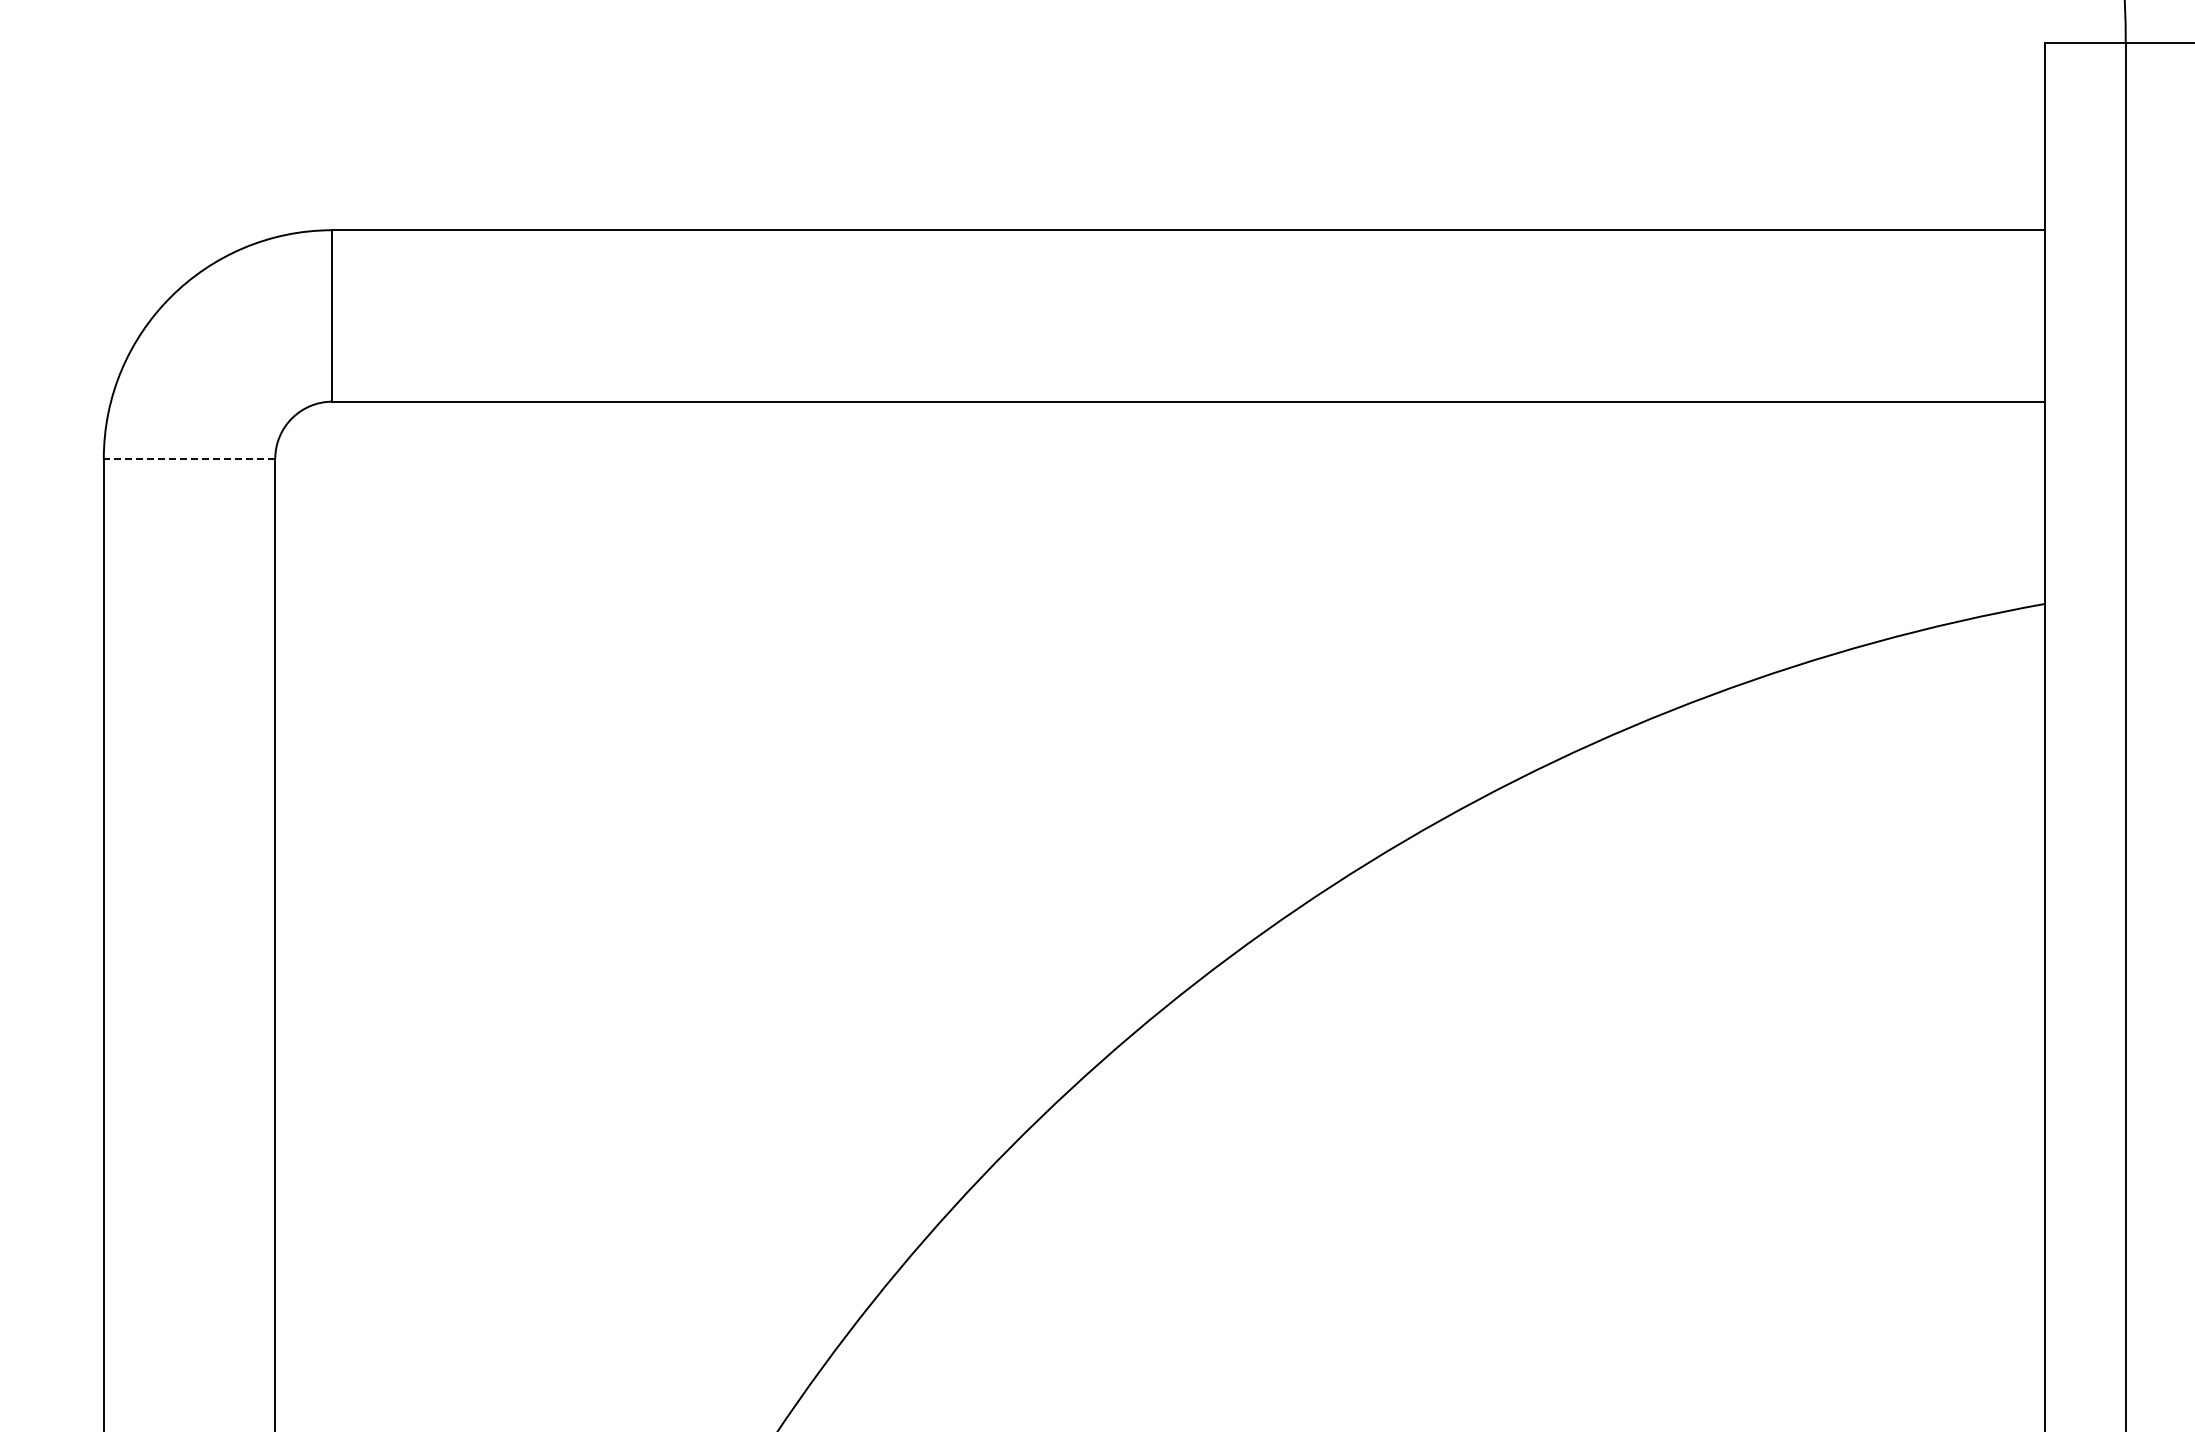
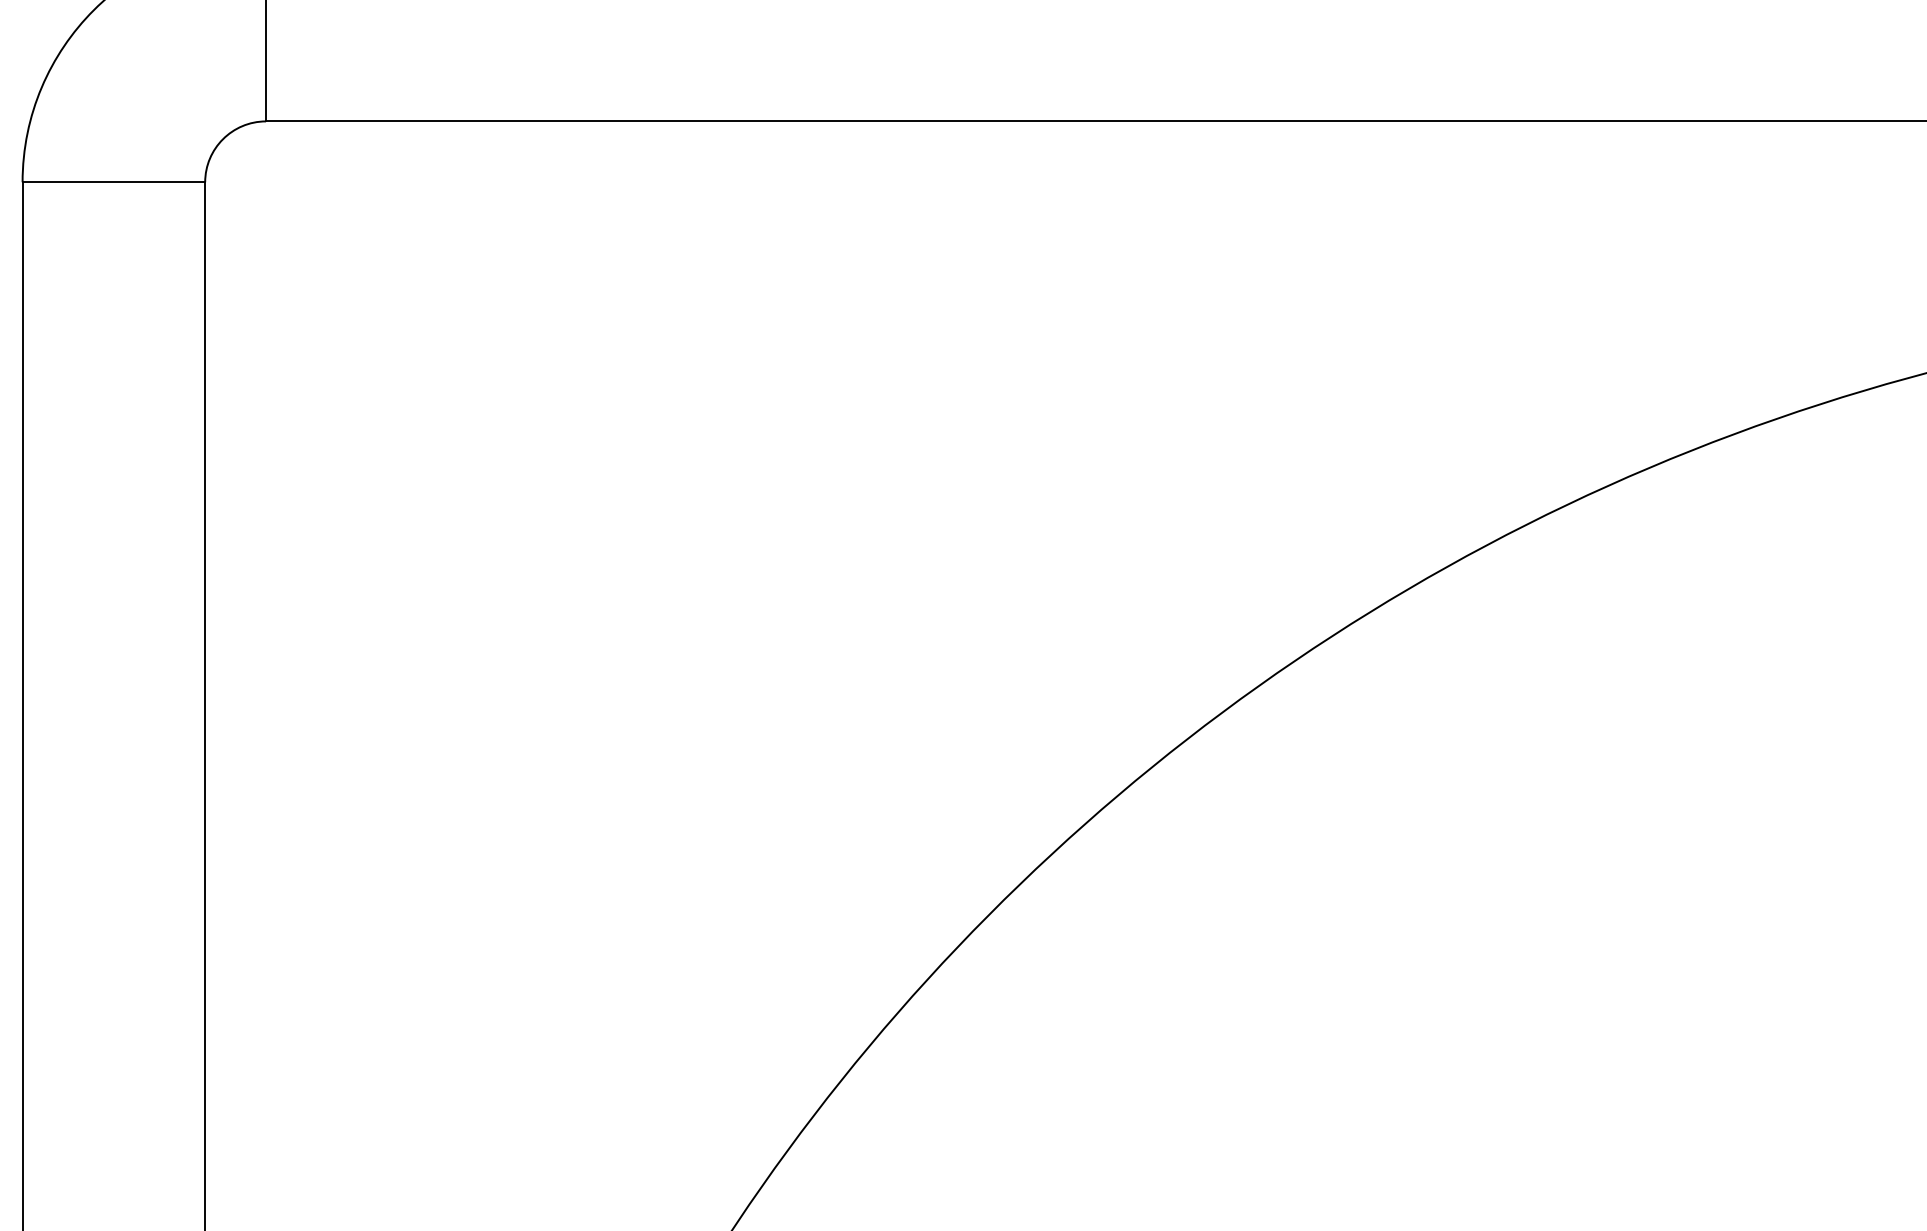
line: (189, 458) -> (113, 181), dashed -> solid

